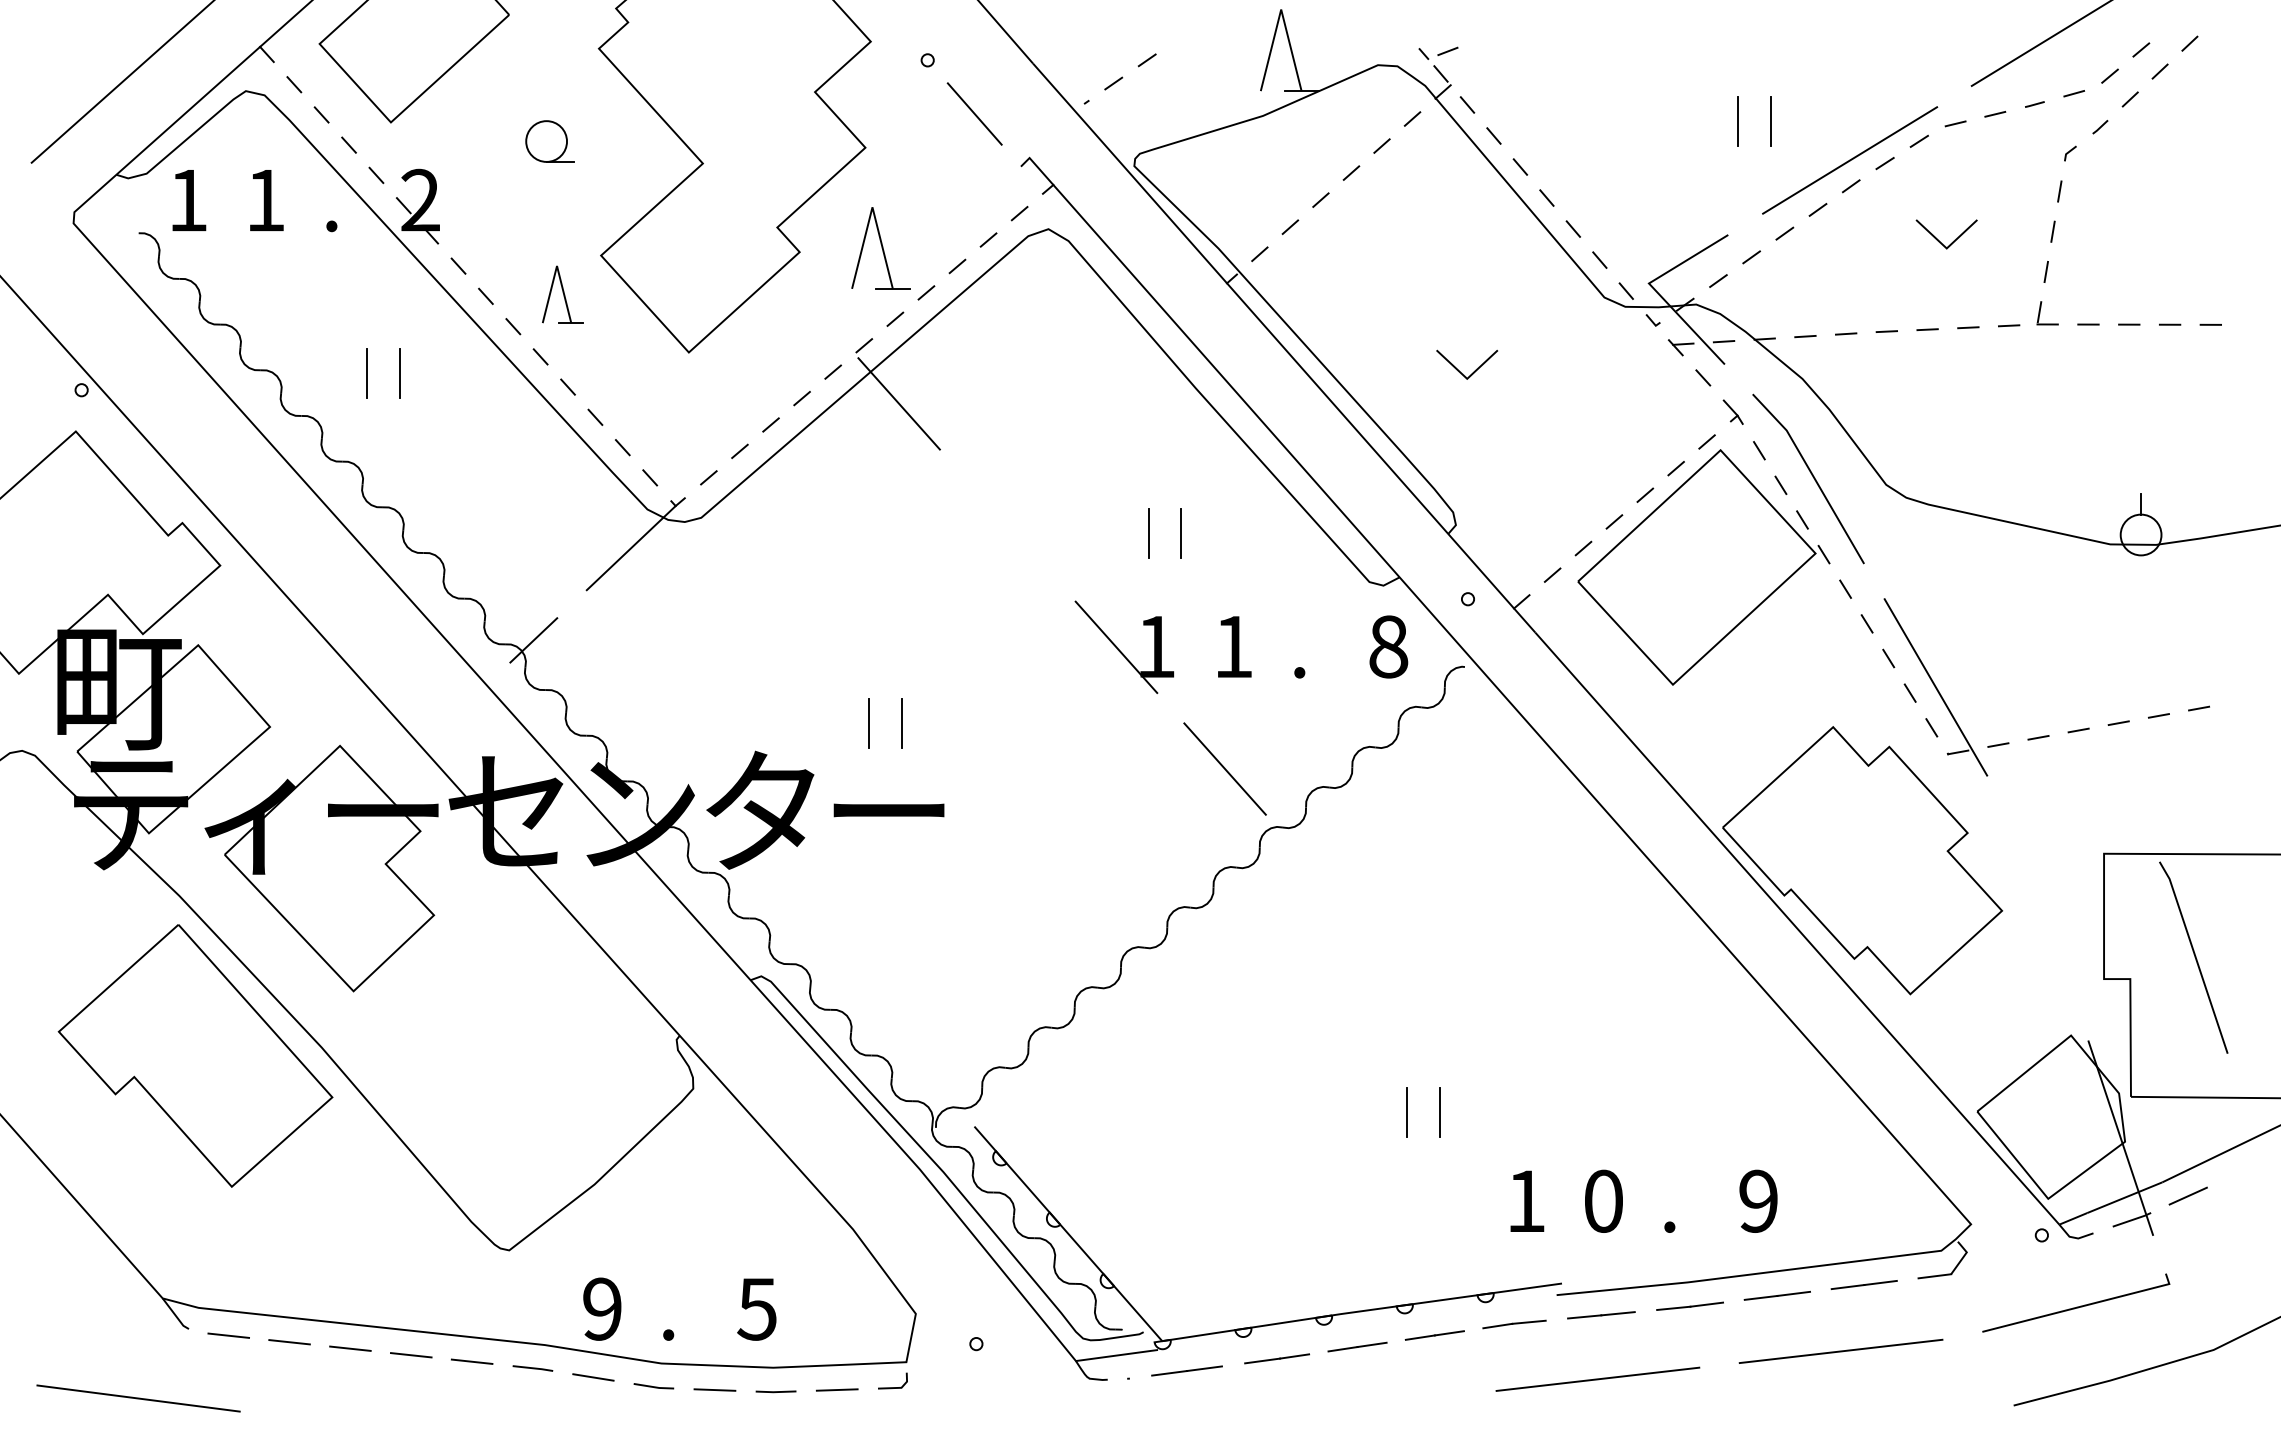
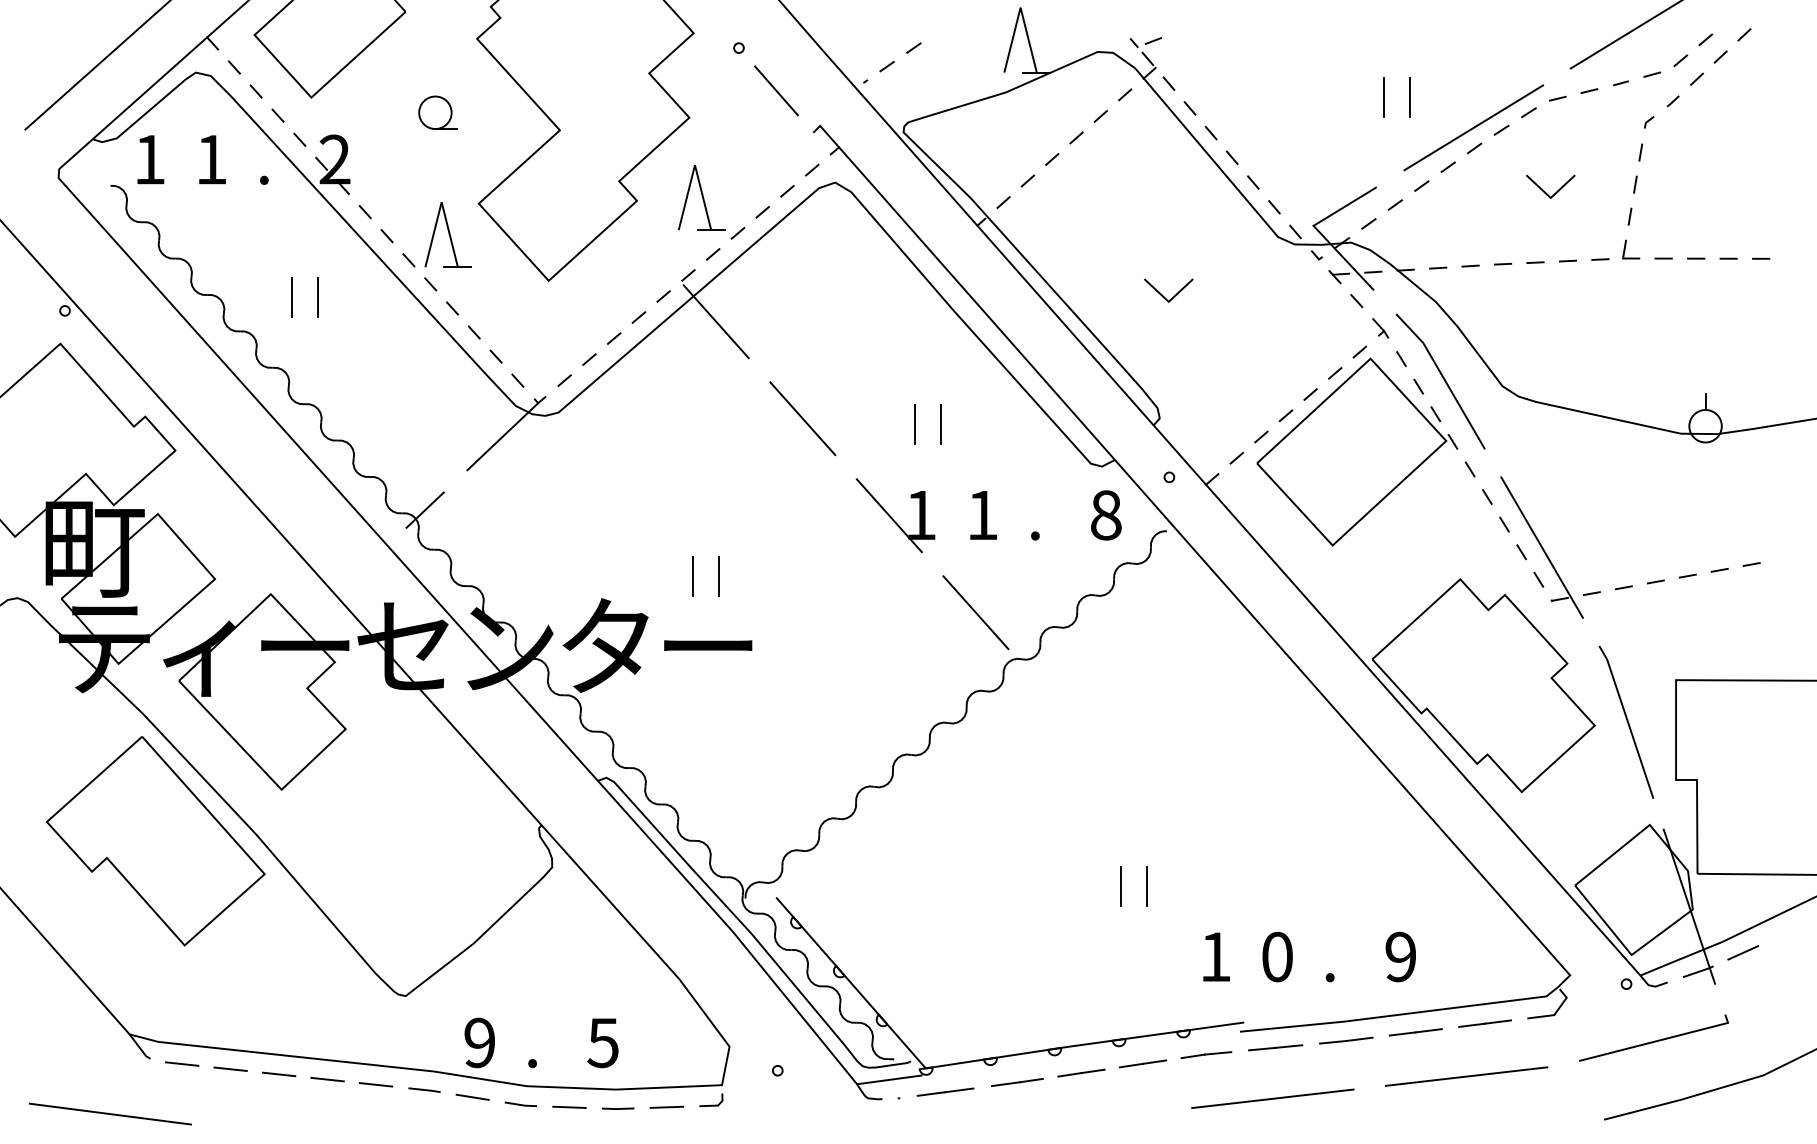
part: (562, 294) -> (448, 234), size x1.43
line: (1007, 525) -> (802, 418), added
line: (2194, 957) -> (1627, 722), moved

